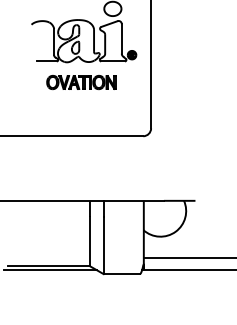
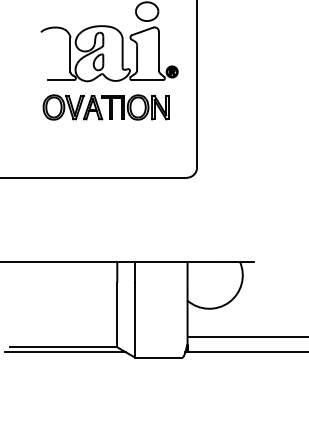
part: (80, 82) -> (105, 107), size x1.4

